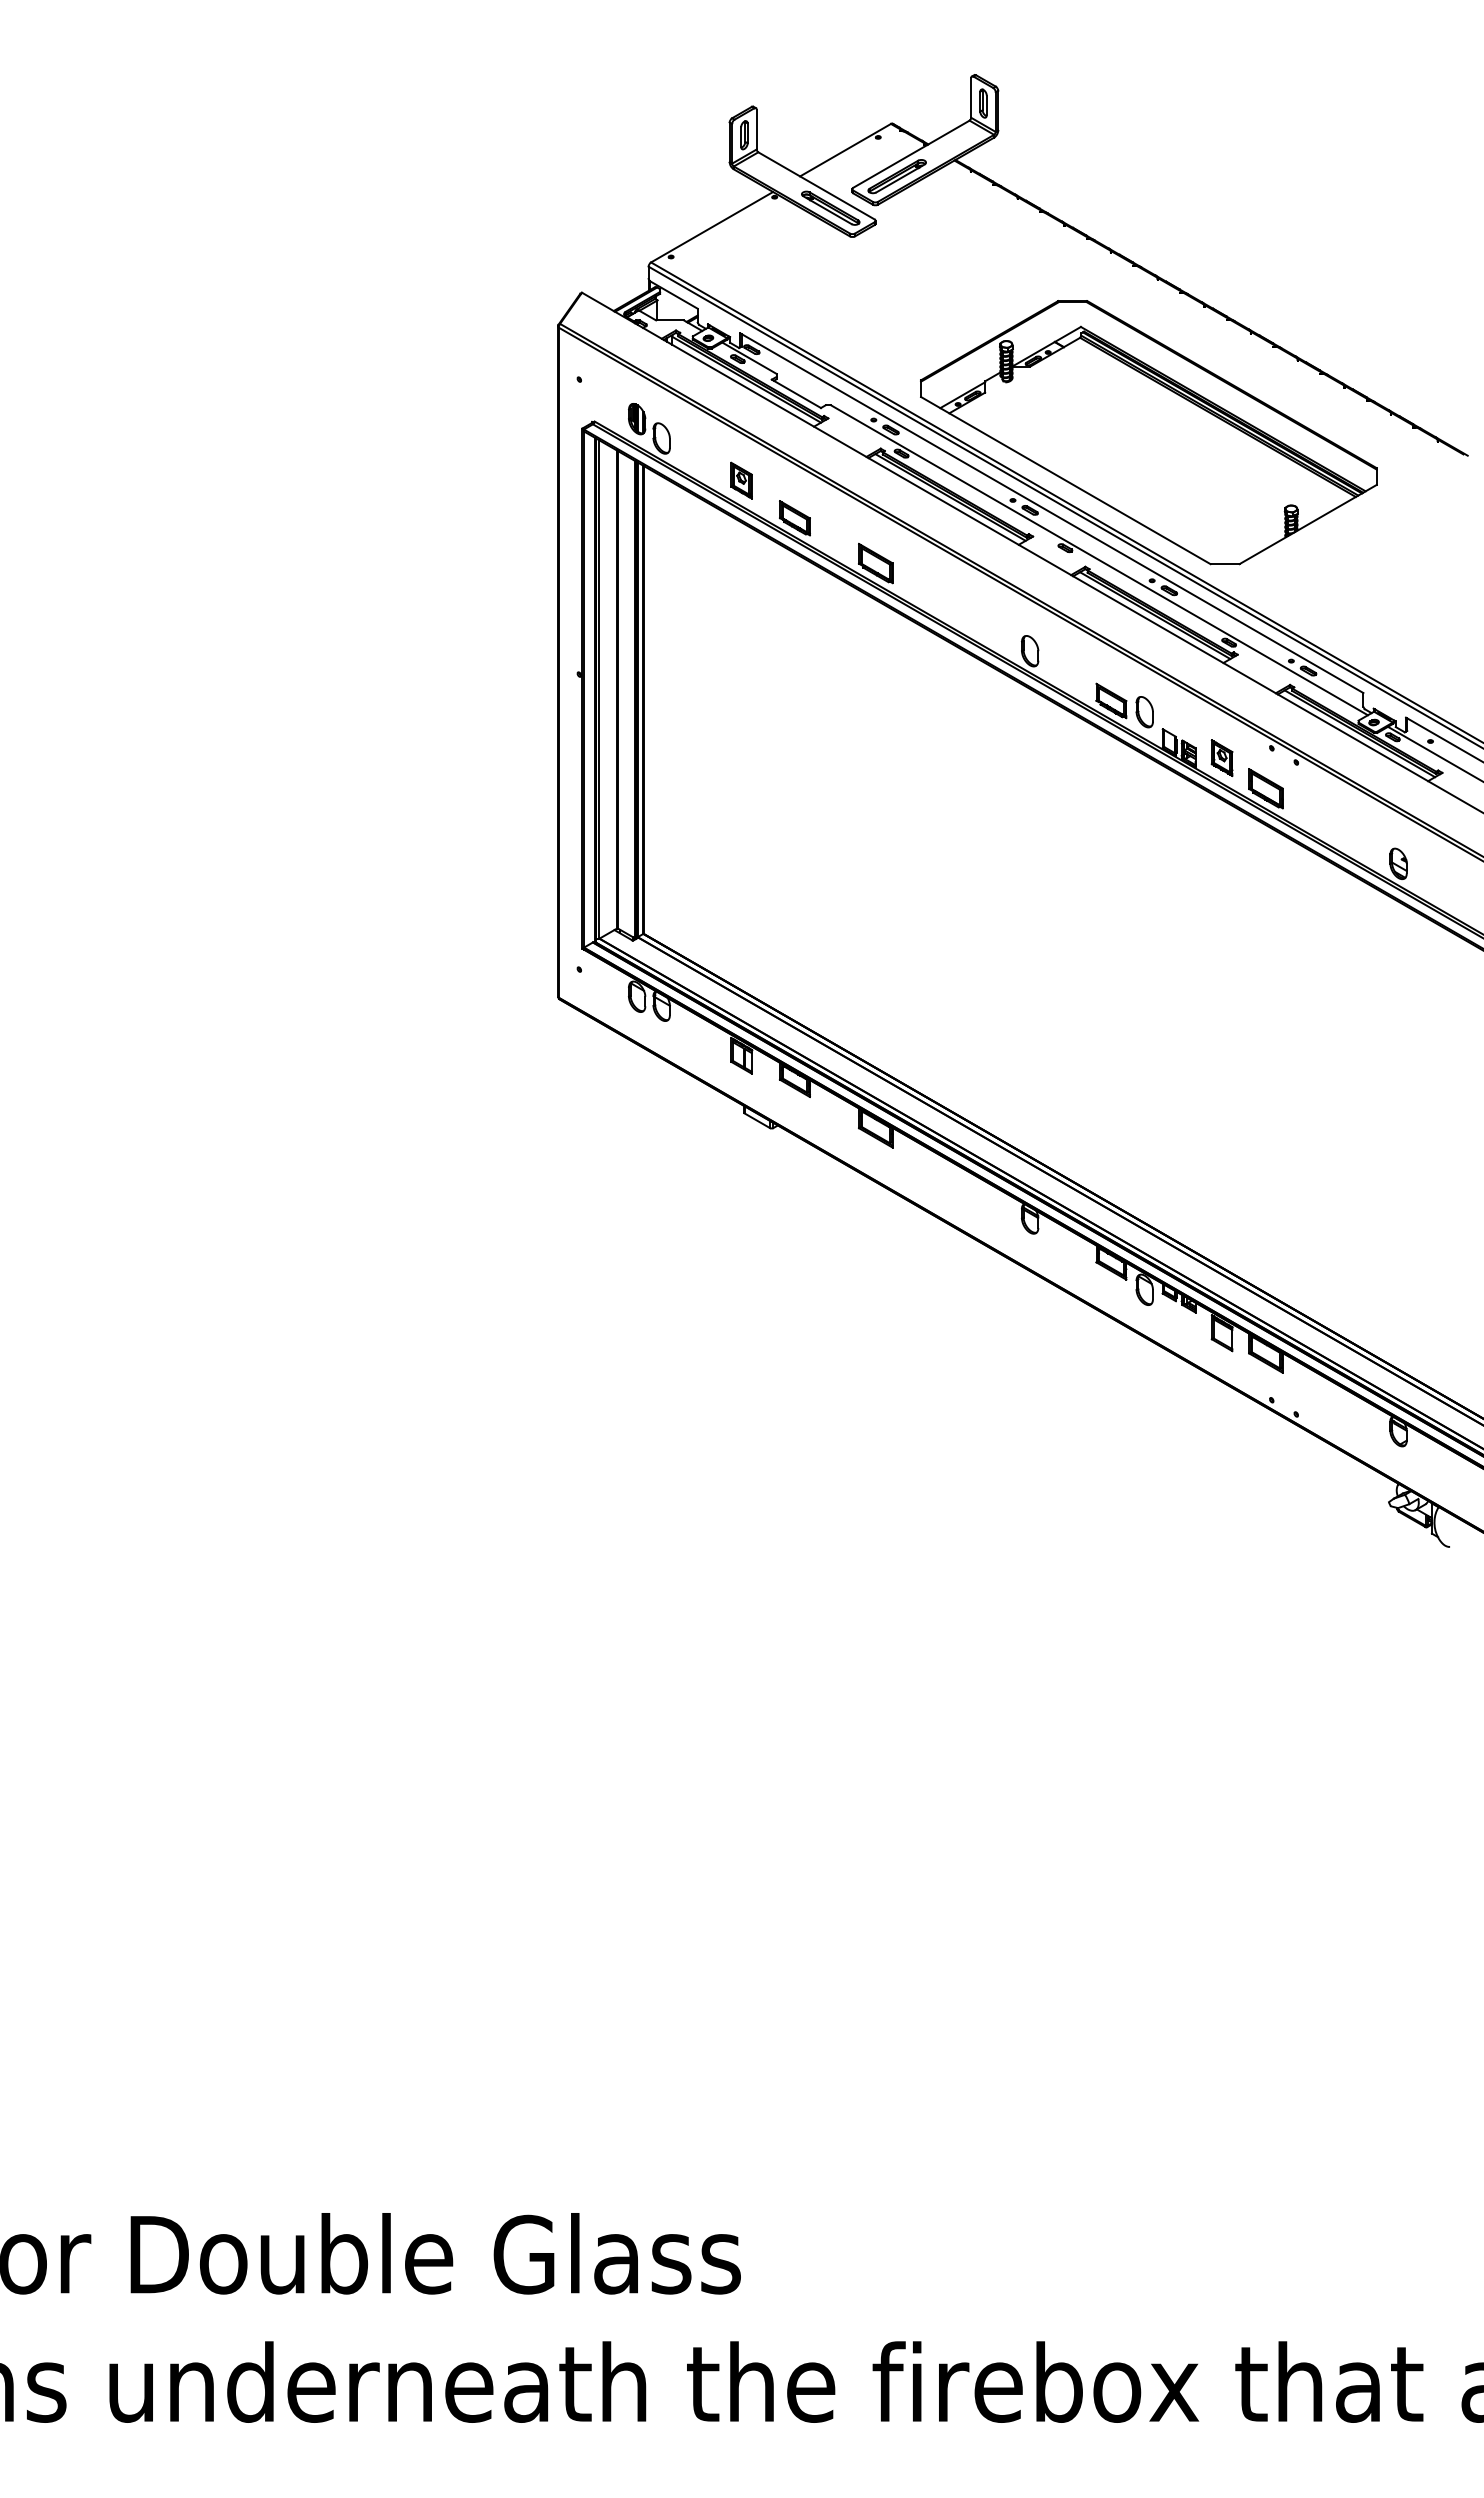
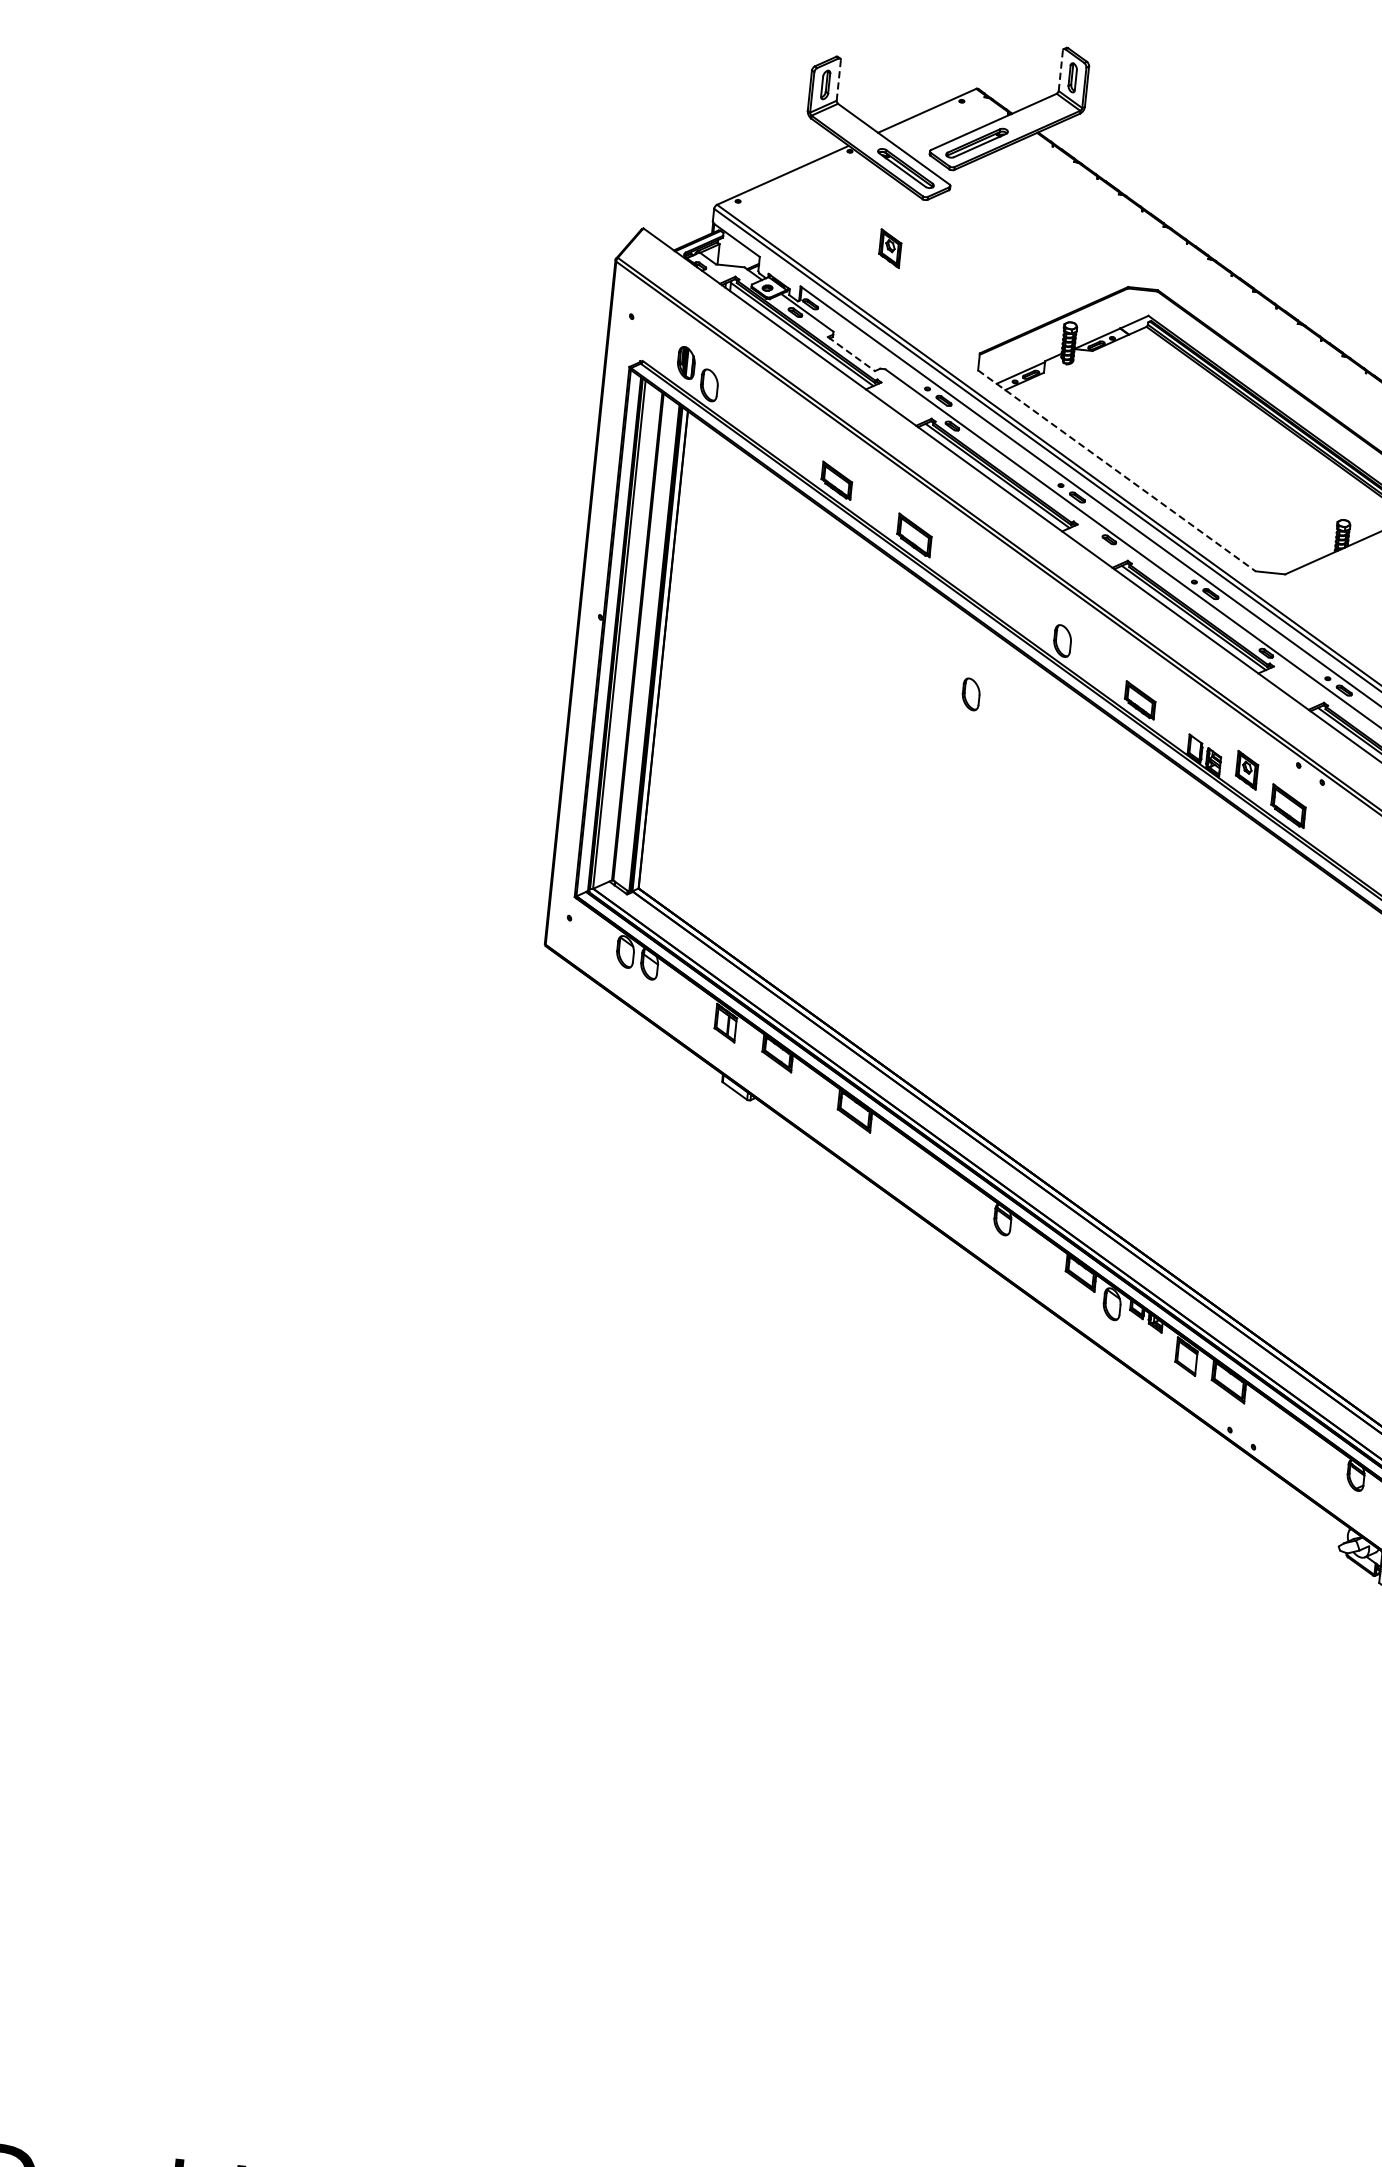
line: (971, 97) -> (1061, 70), solid -> dashed
line: (756, 129) -> (838, 80), solid -> dashed
line: (796, 394) -> (851, 354), solid -> dashed
part: (741, 480) -> (890, 248), moved
line: (1066, 480) -> (1117, 470), solid -> dashed
part: (1144, 712) -> (970, 694), moved

